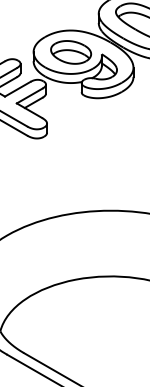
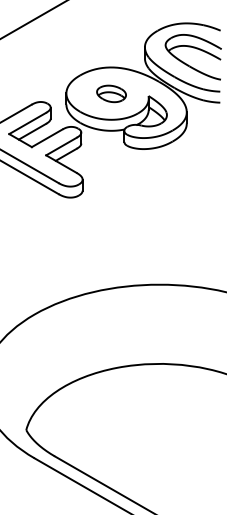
part: (71, 52) -> (111, 93), size x0.6

